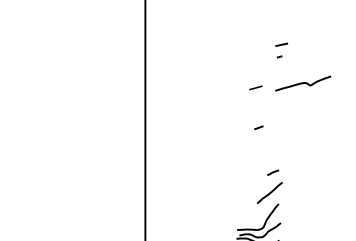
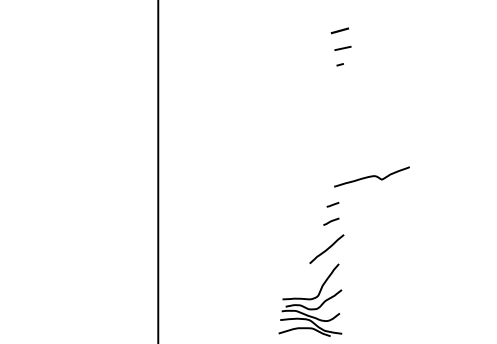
curve: (302, 83) -> (371, 176), moved
line: (255, 87) -> (339, 30), moved
line: (258, 127) -> (332, 204), moved

